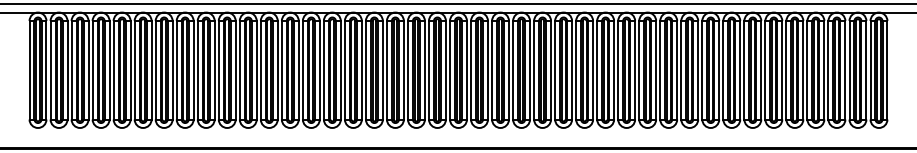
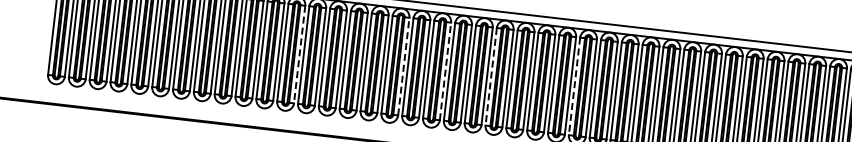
line: (382, 69) -> (403, 65), solid -> dashed
line: (424, 69) -> (445, 70), solid -> dashed
line: (277, 70) -> (299, 54), solid -> dashed
line: (471, 70) -> (491, 77), solid -> dashed
line: (555, 70) -> (574, 86), solid -> dashed

